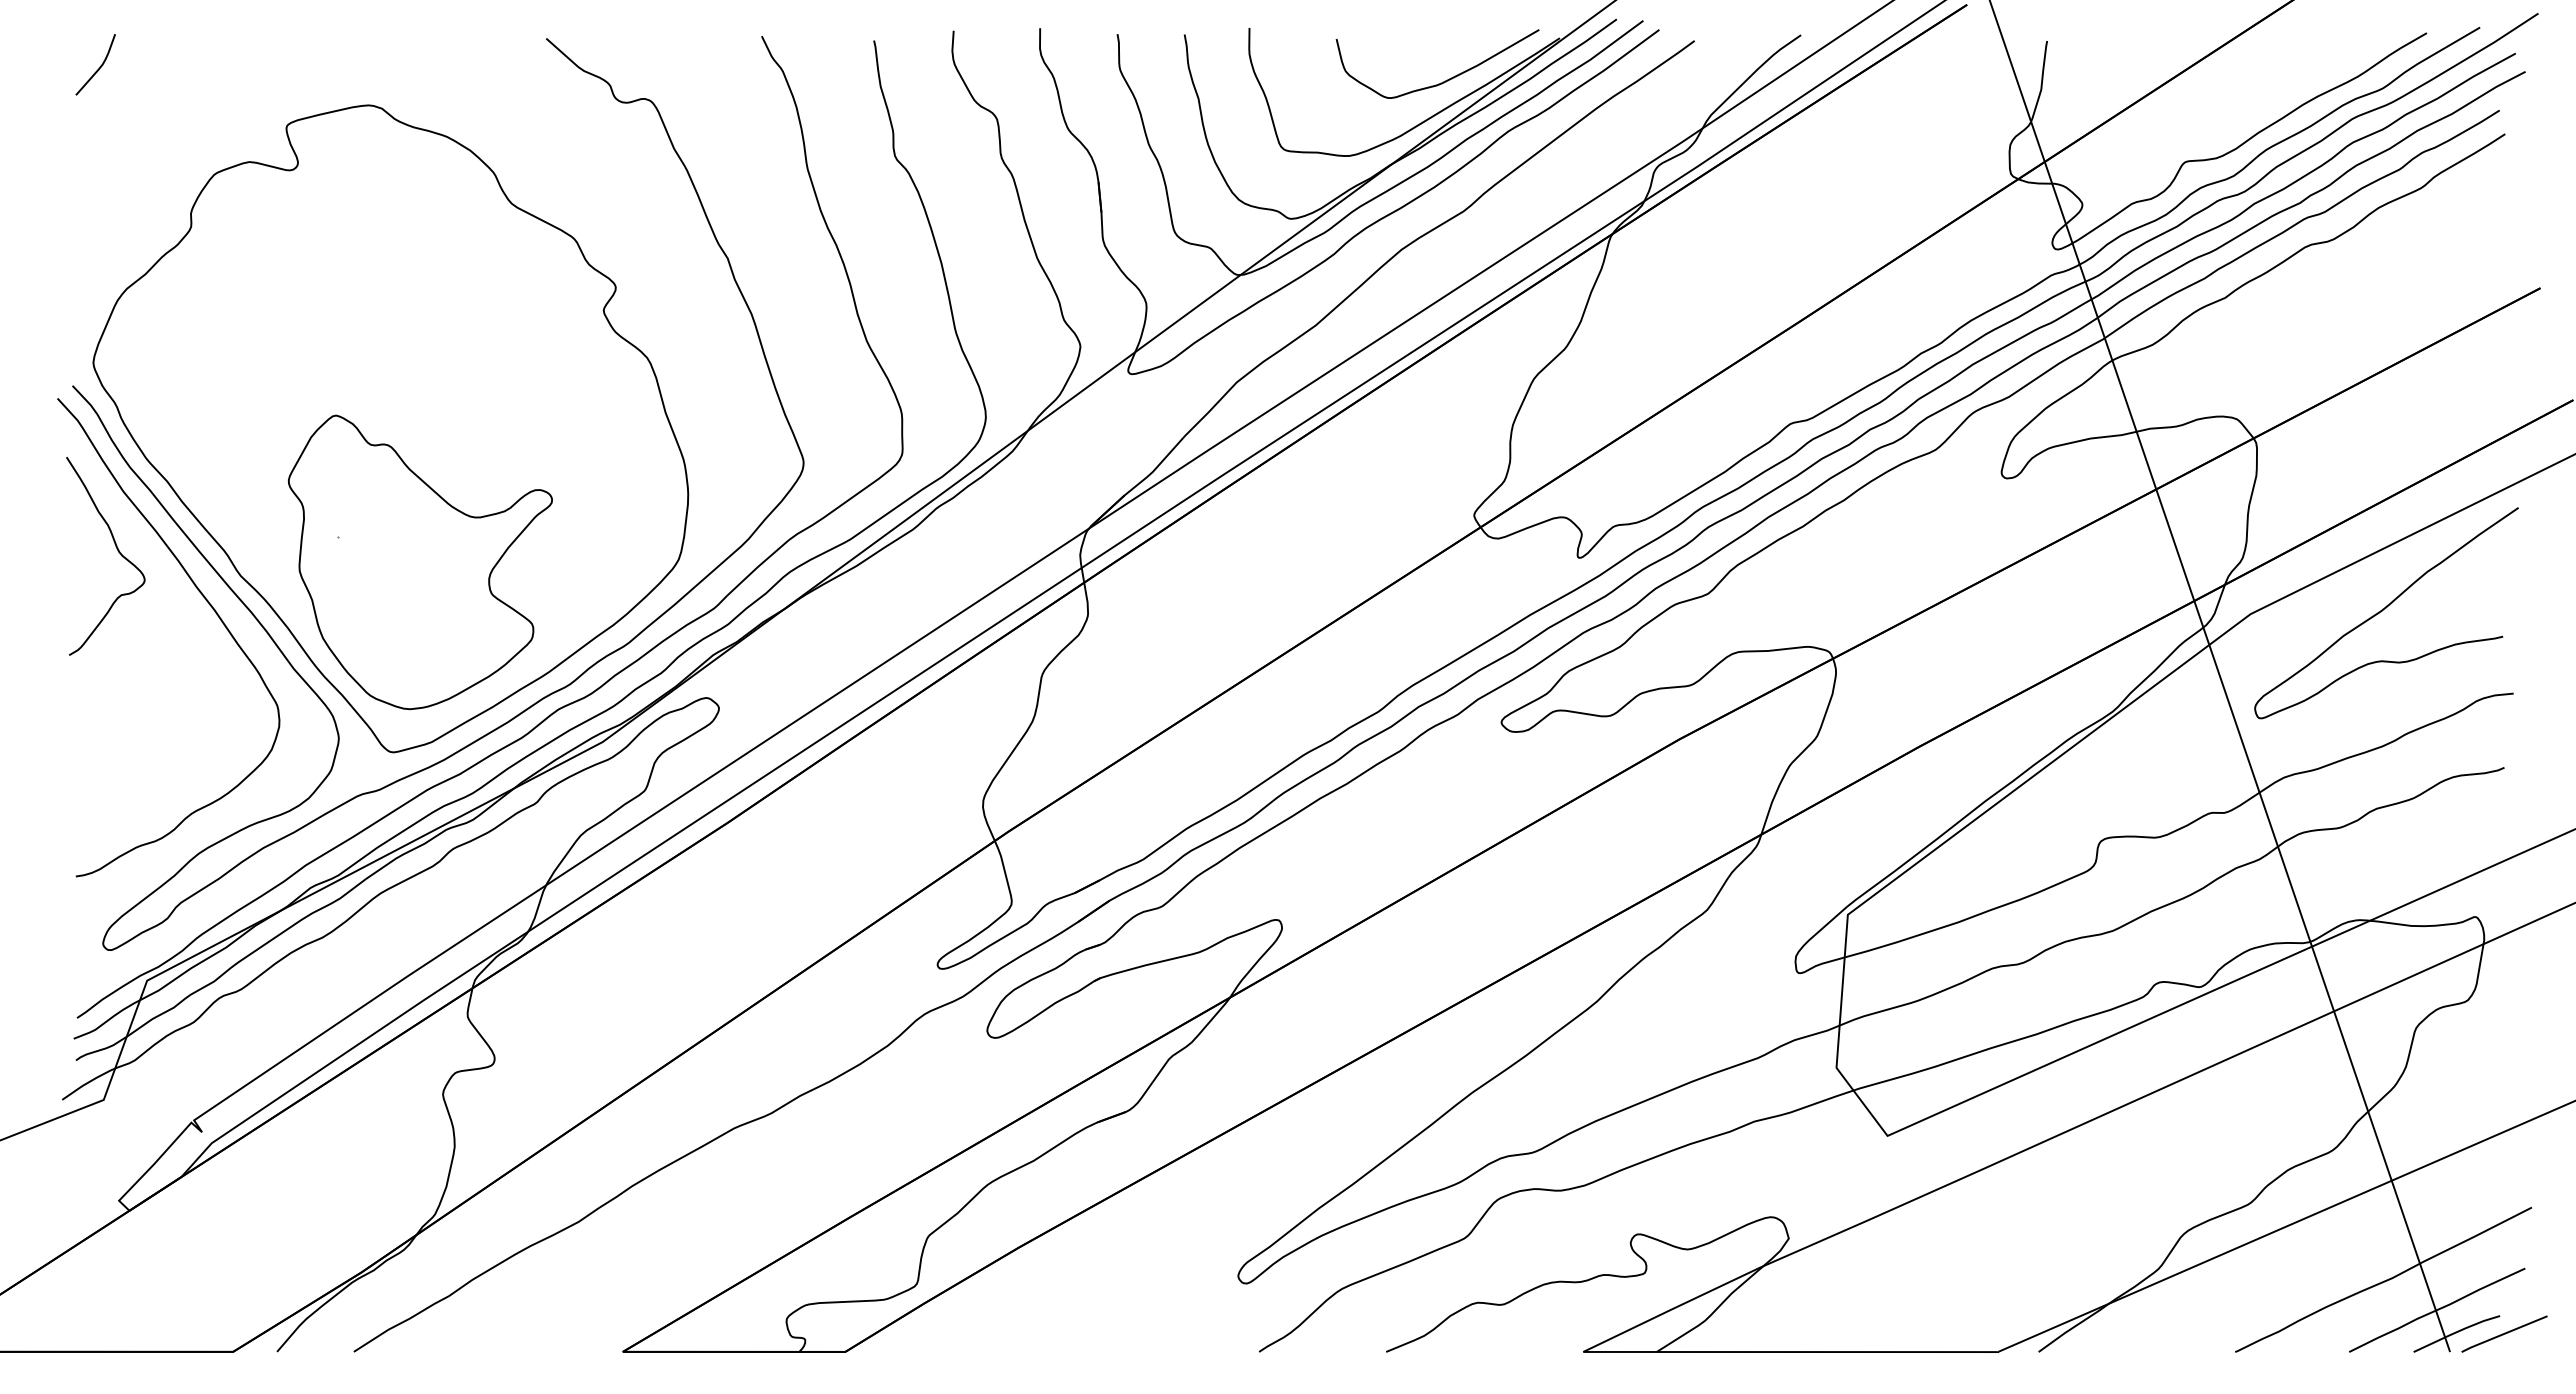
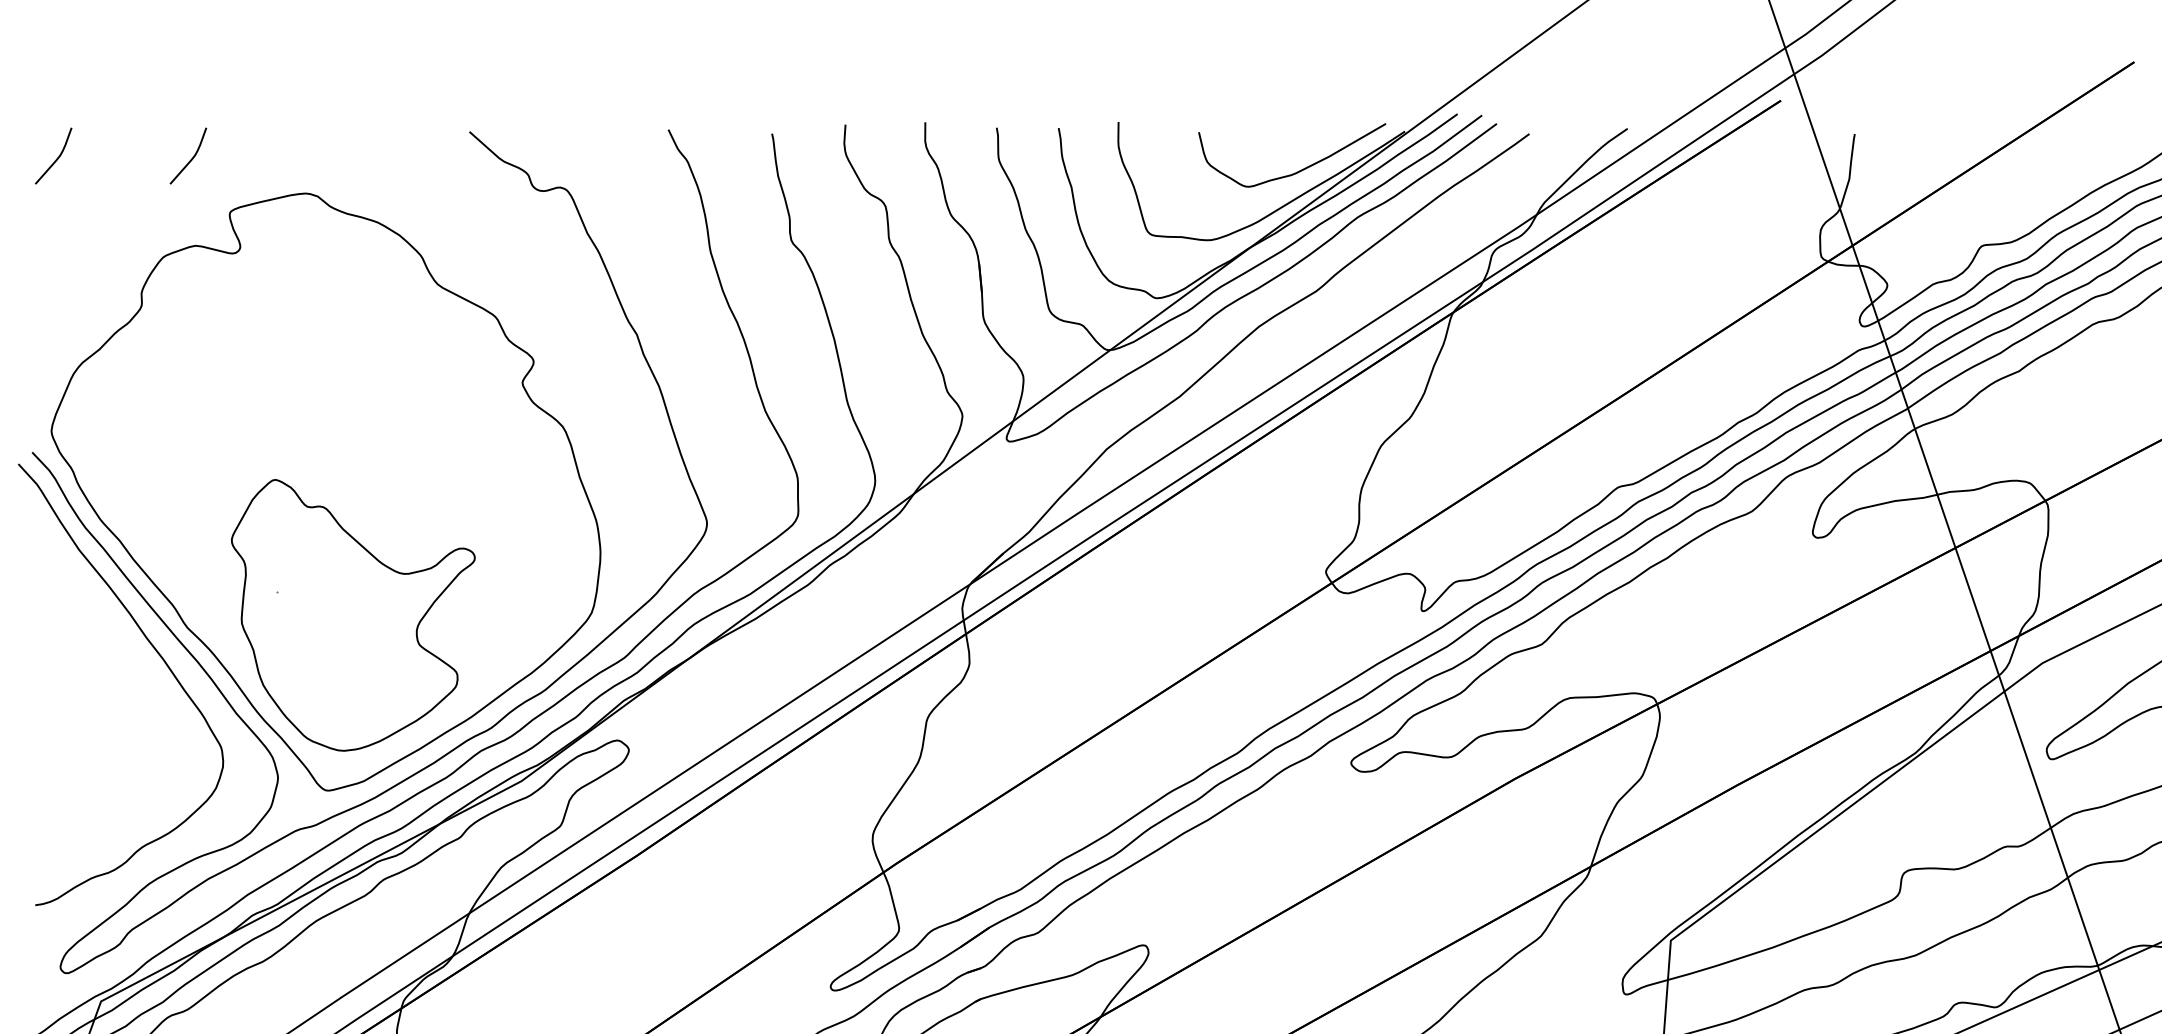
curve: (245, 66) -> (191, 157), added
curve: (117, 550) -> (73, 604), removed

